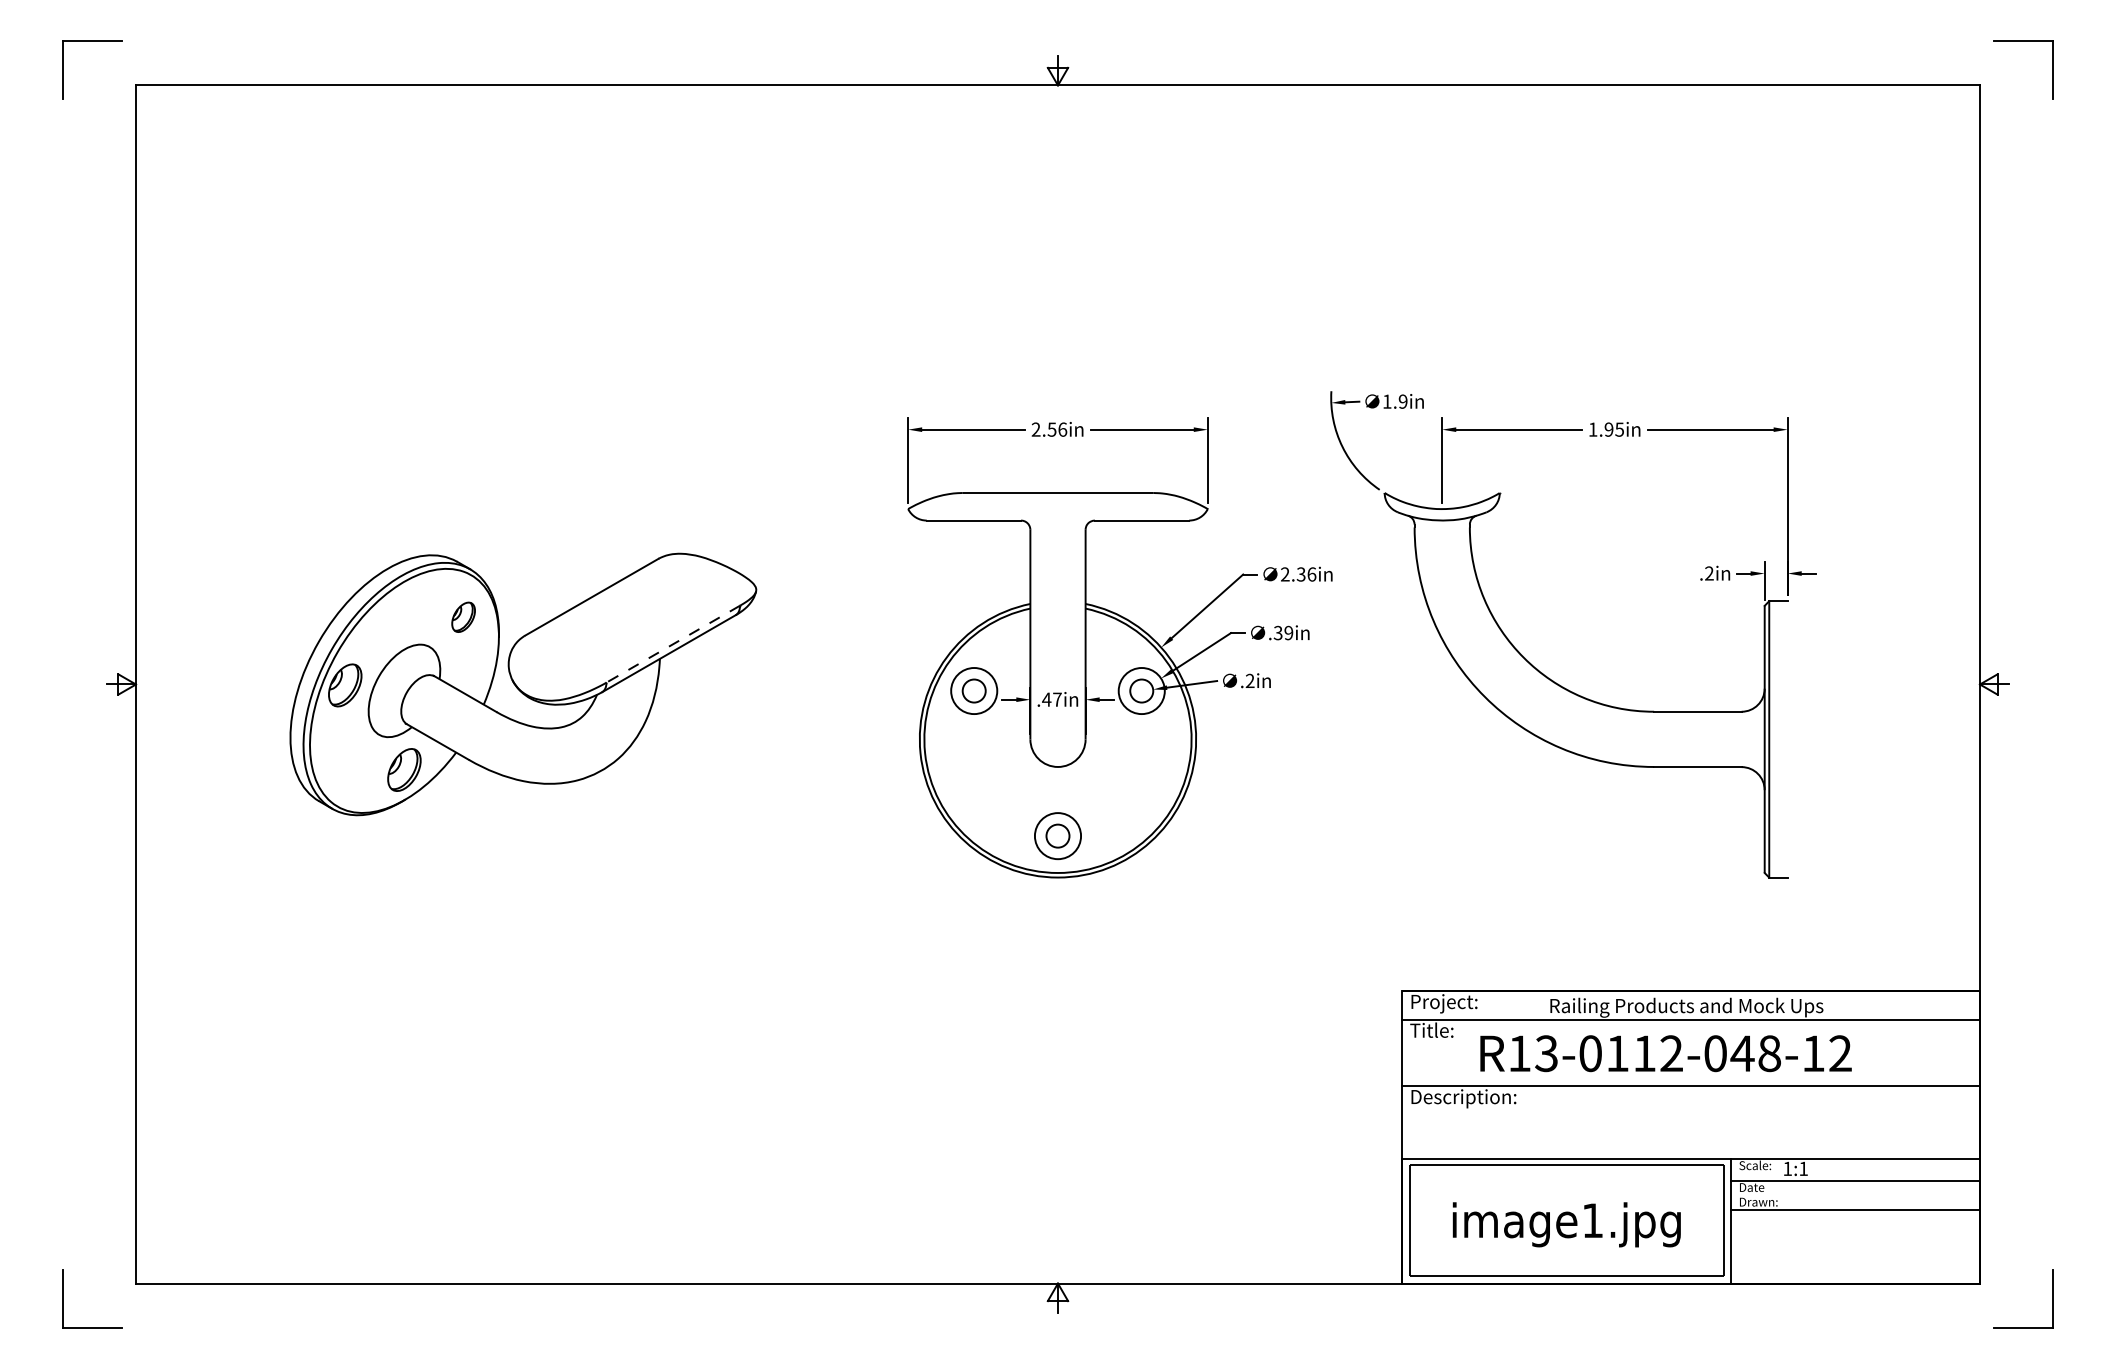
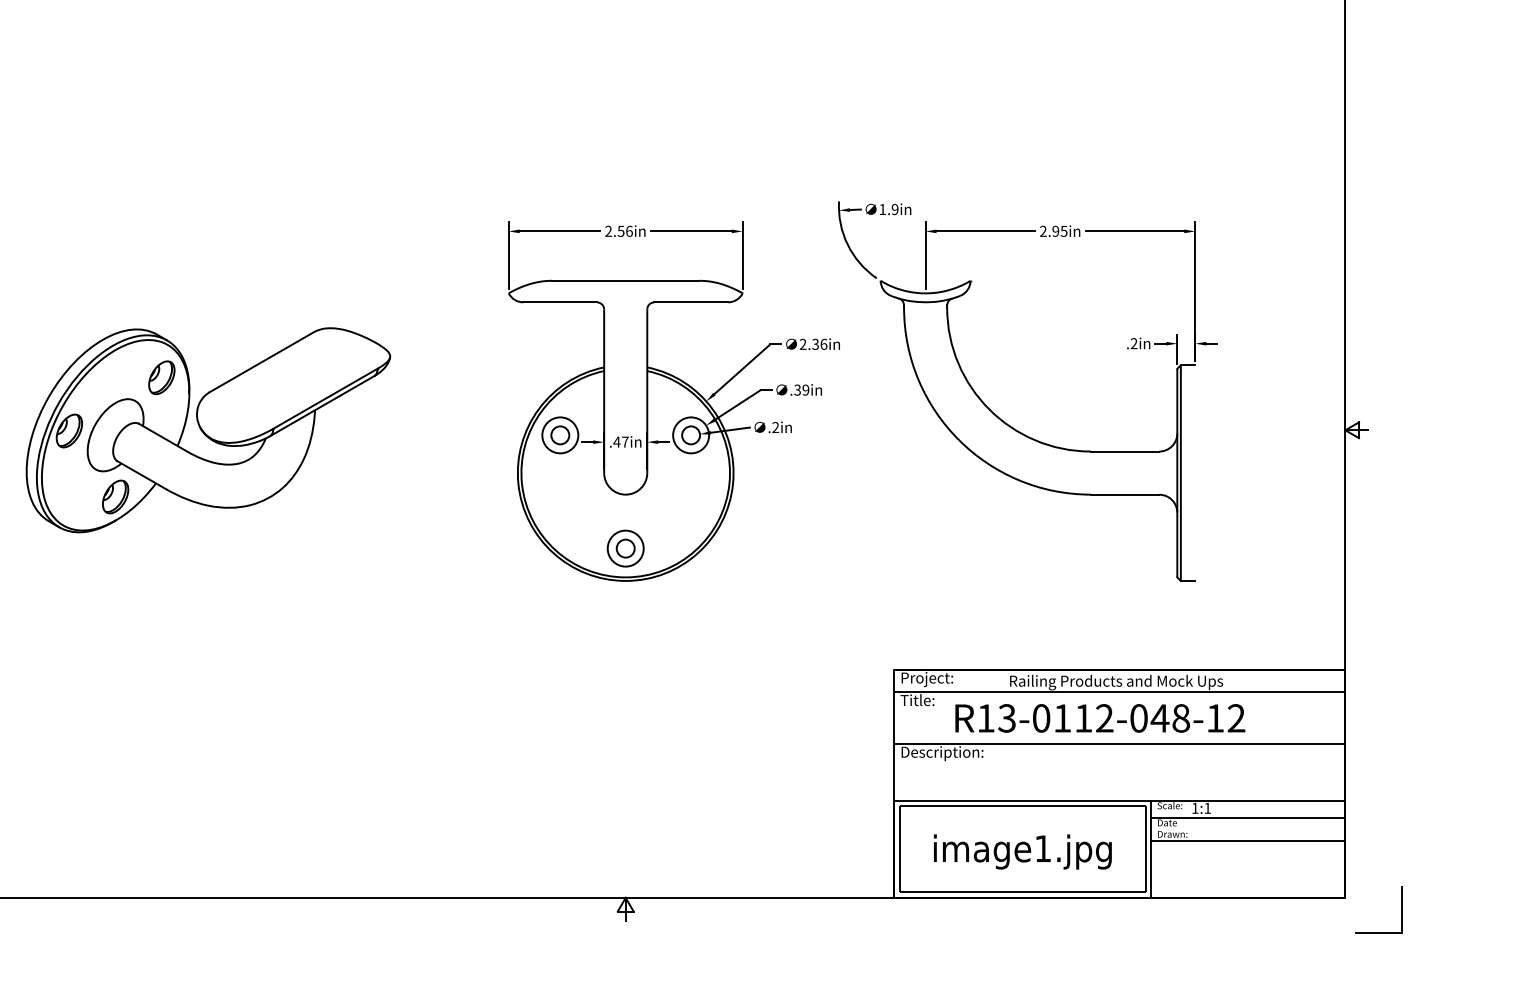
text: (1592, 429) -> (1042, 231), 1.95in -> 2.95in
part: (463, 617) -> (161, 377), size x1.43
line: (672, 644) -> (324, 399), dashed -> solid

